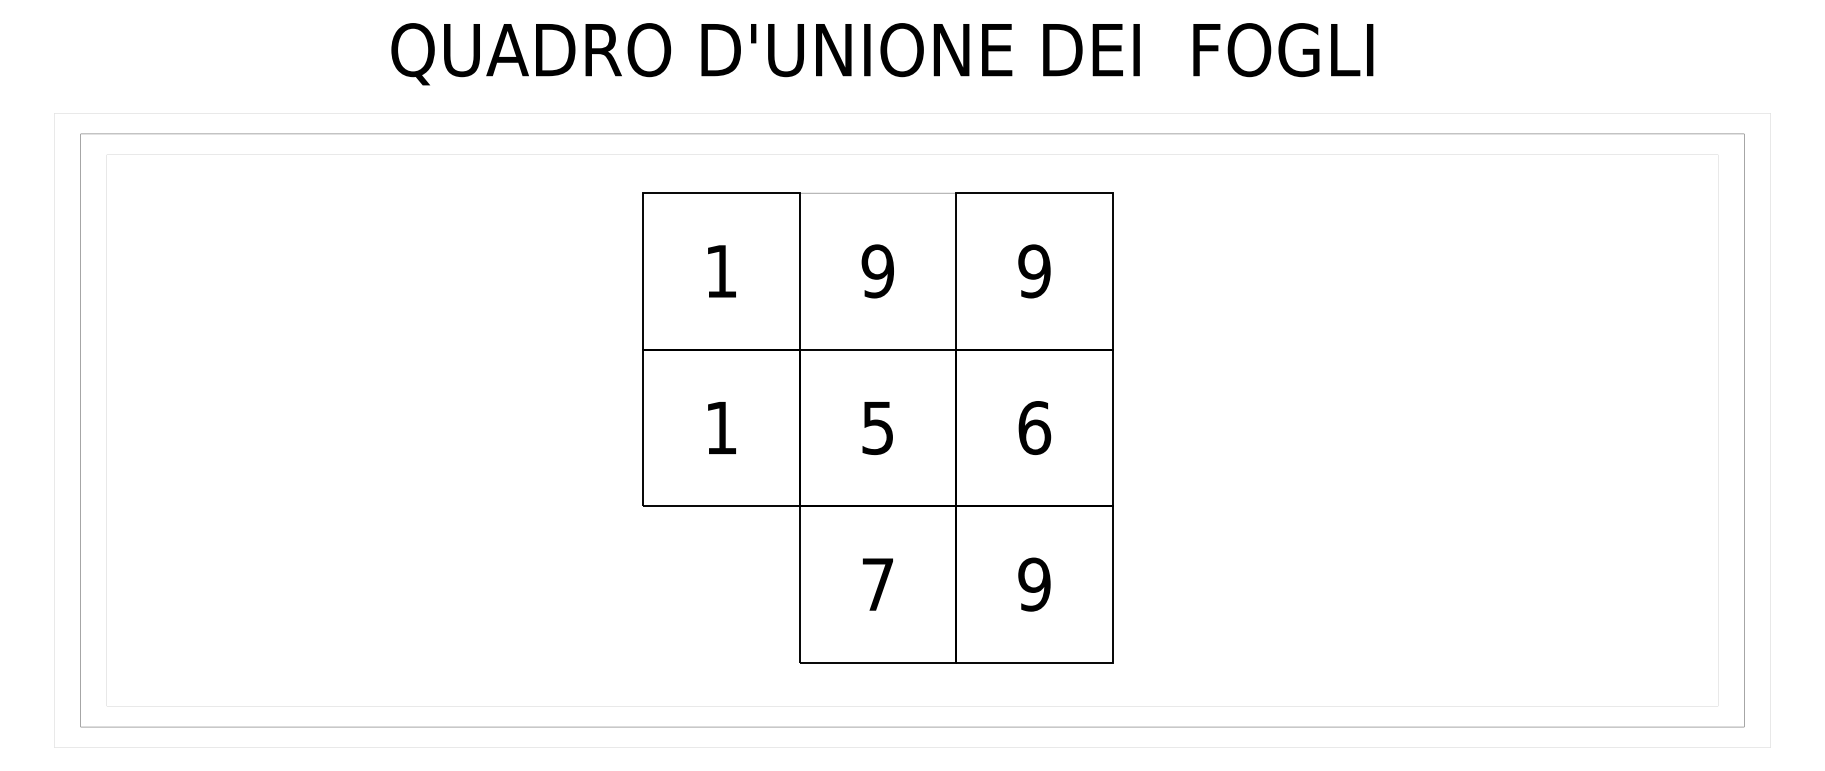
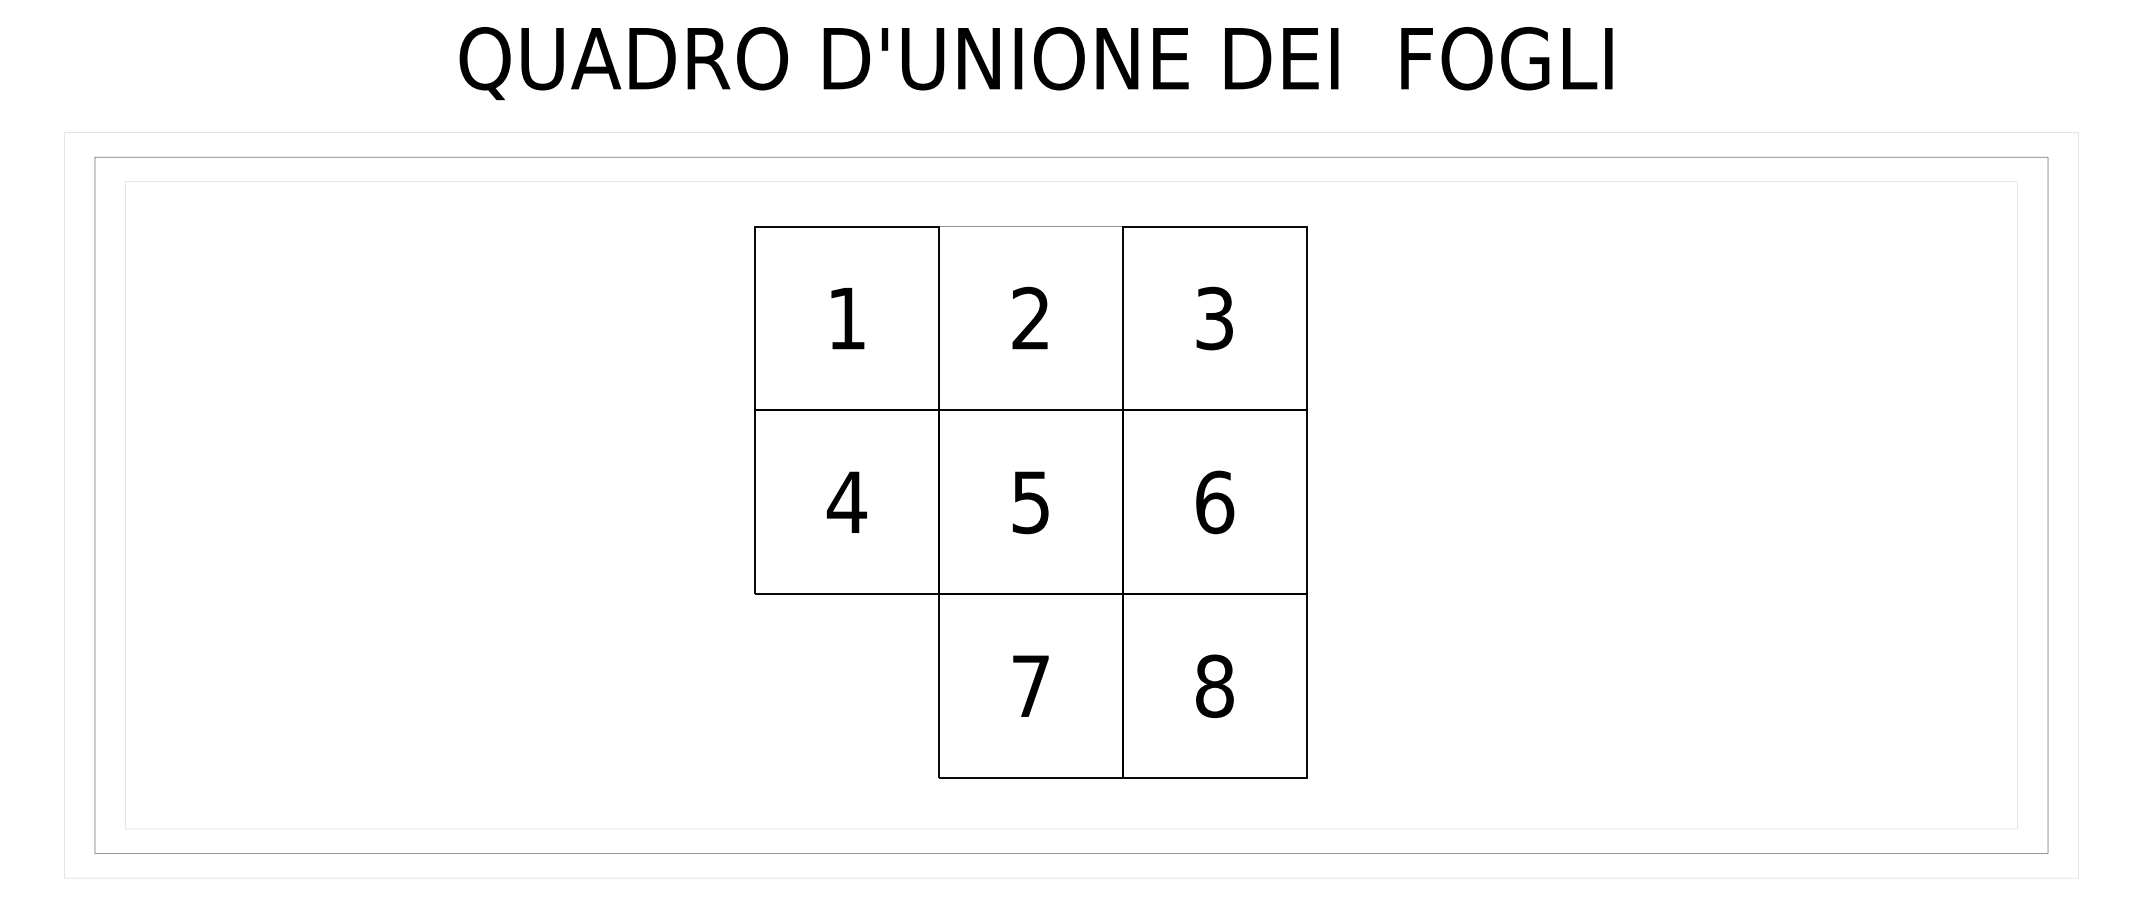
text: (877, 271) -> (1030, 318), 9 -> 2
text: (1034, 271) -> (1214, 318), 9 -> 3
text: (720, 427) -> (846, 501), 1 -> 4
text: (1034, 584) -> (1214, 686), 9 -> 8

